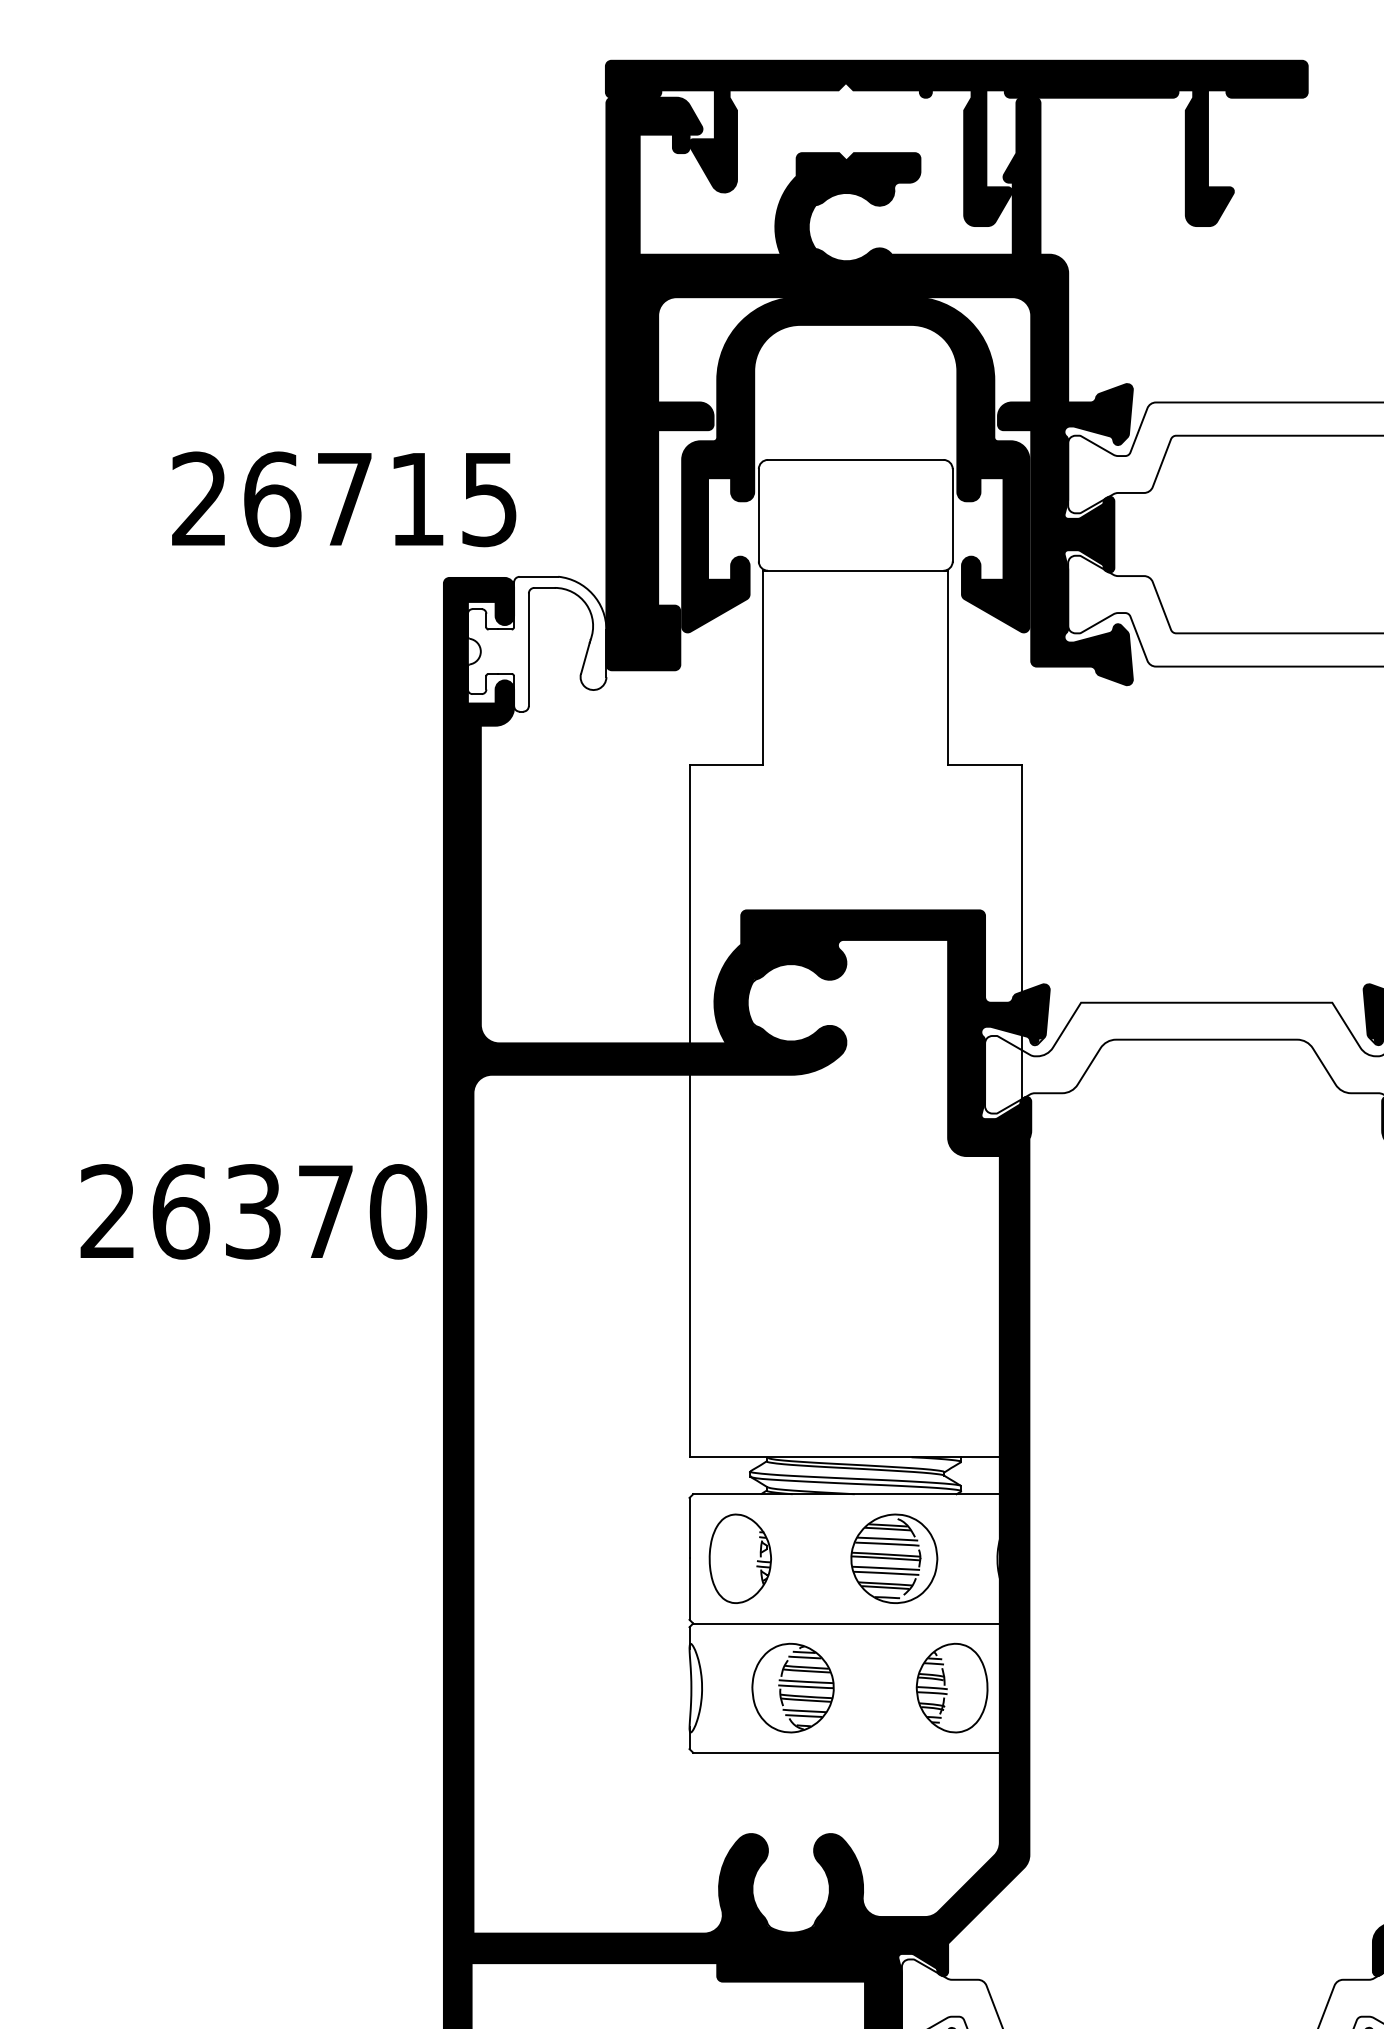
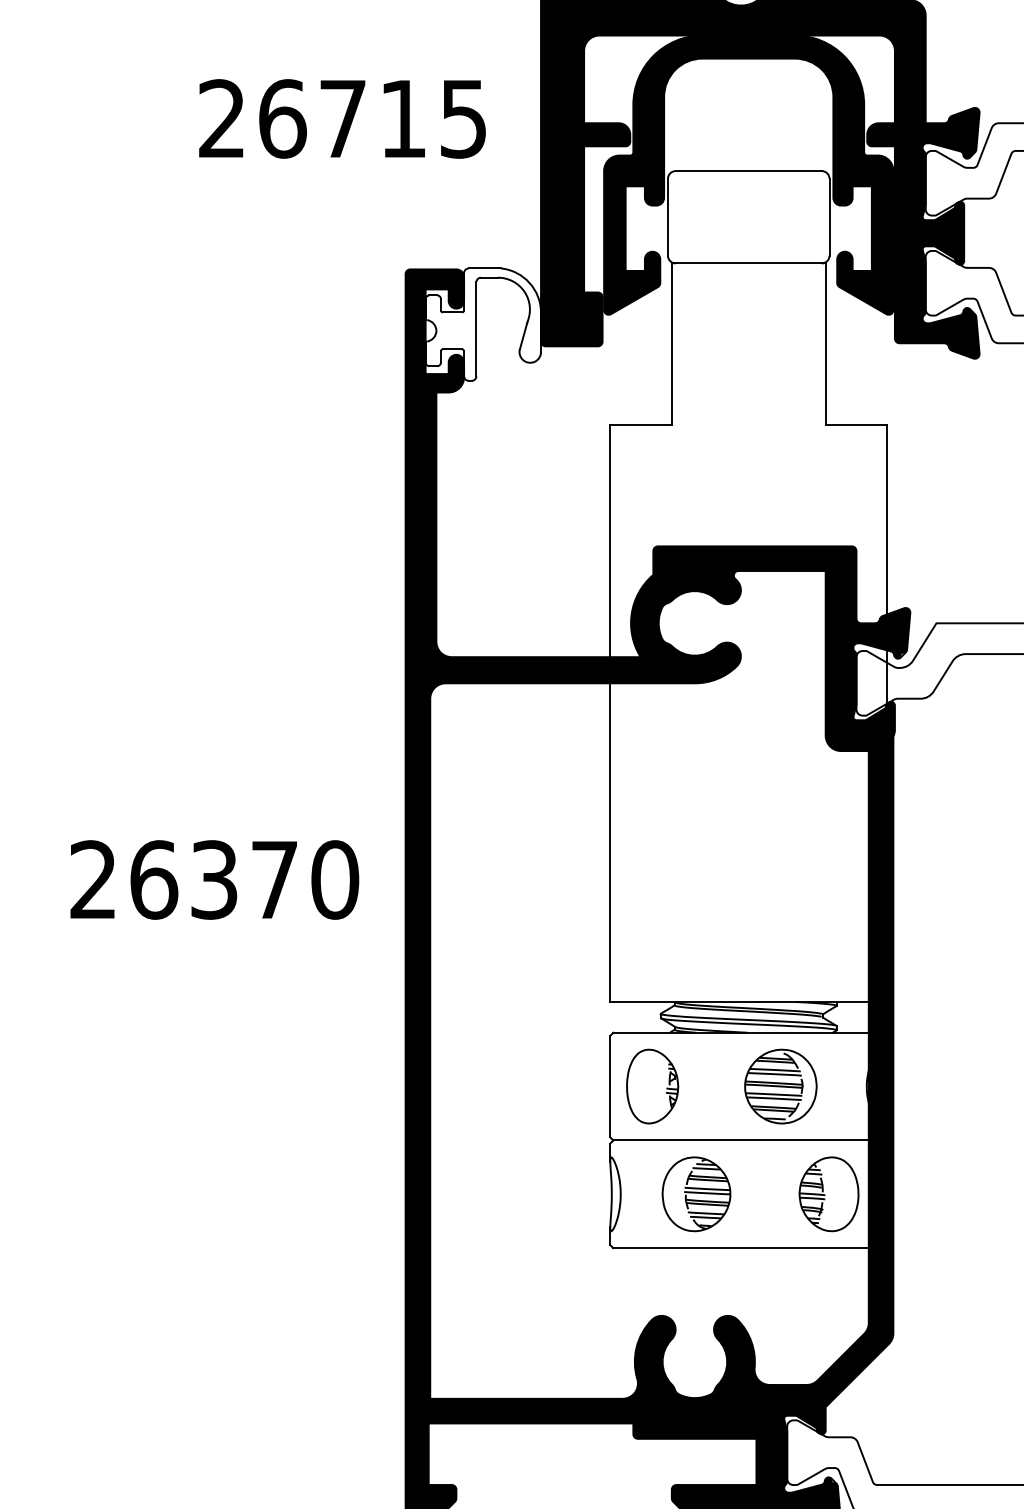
text: (344, 499) -> (342, 119), moved
text: (253, 1211) -> (214, 879), moved

